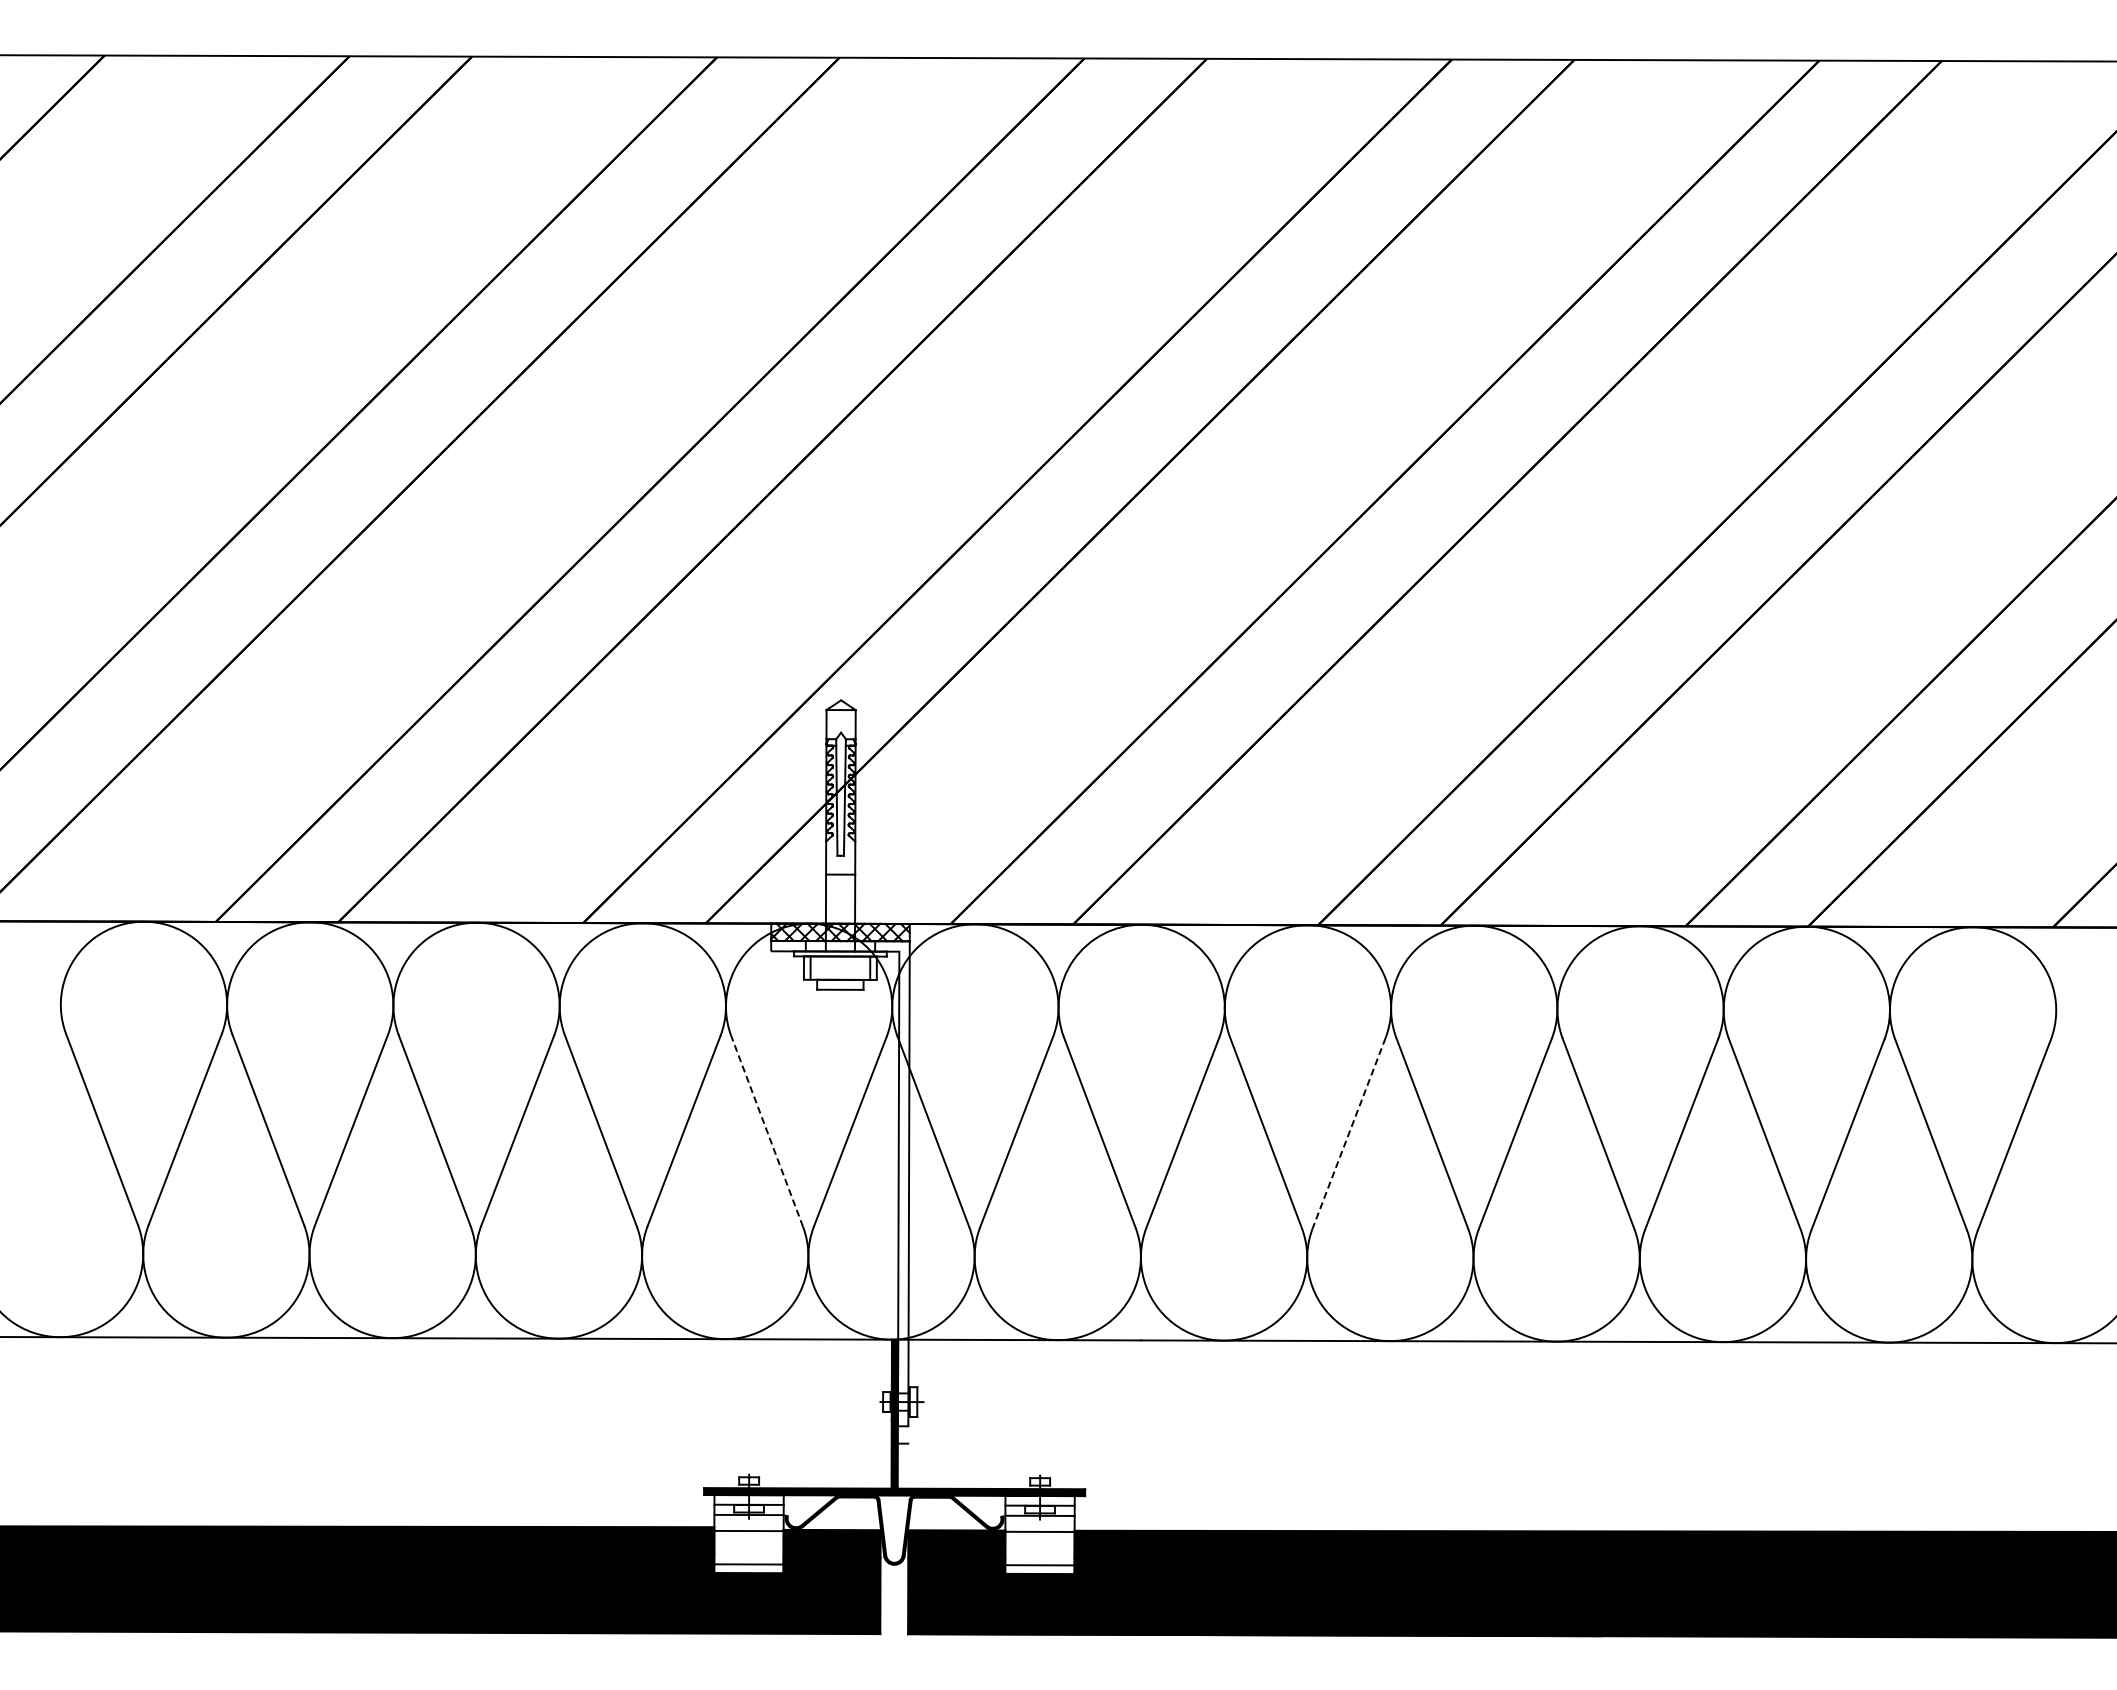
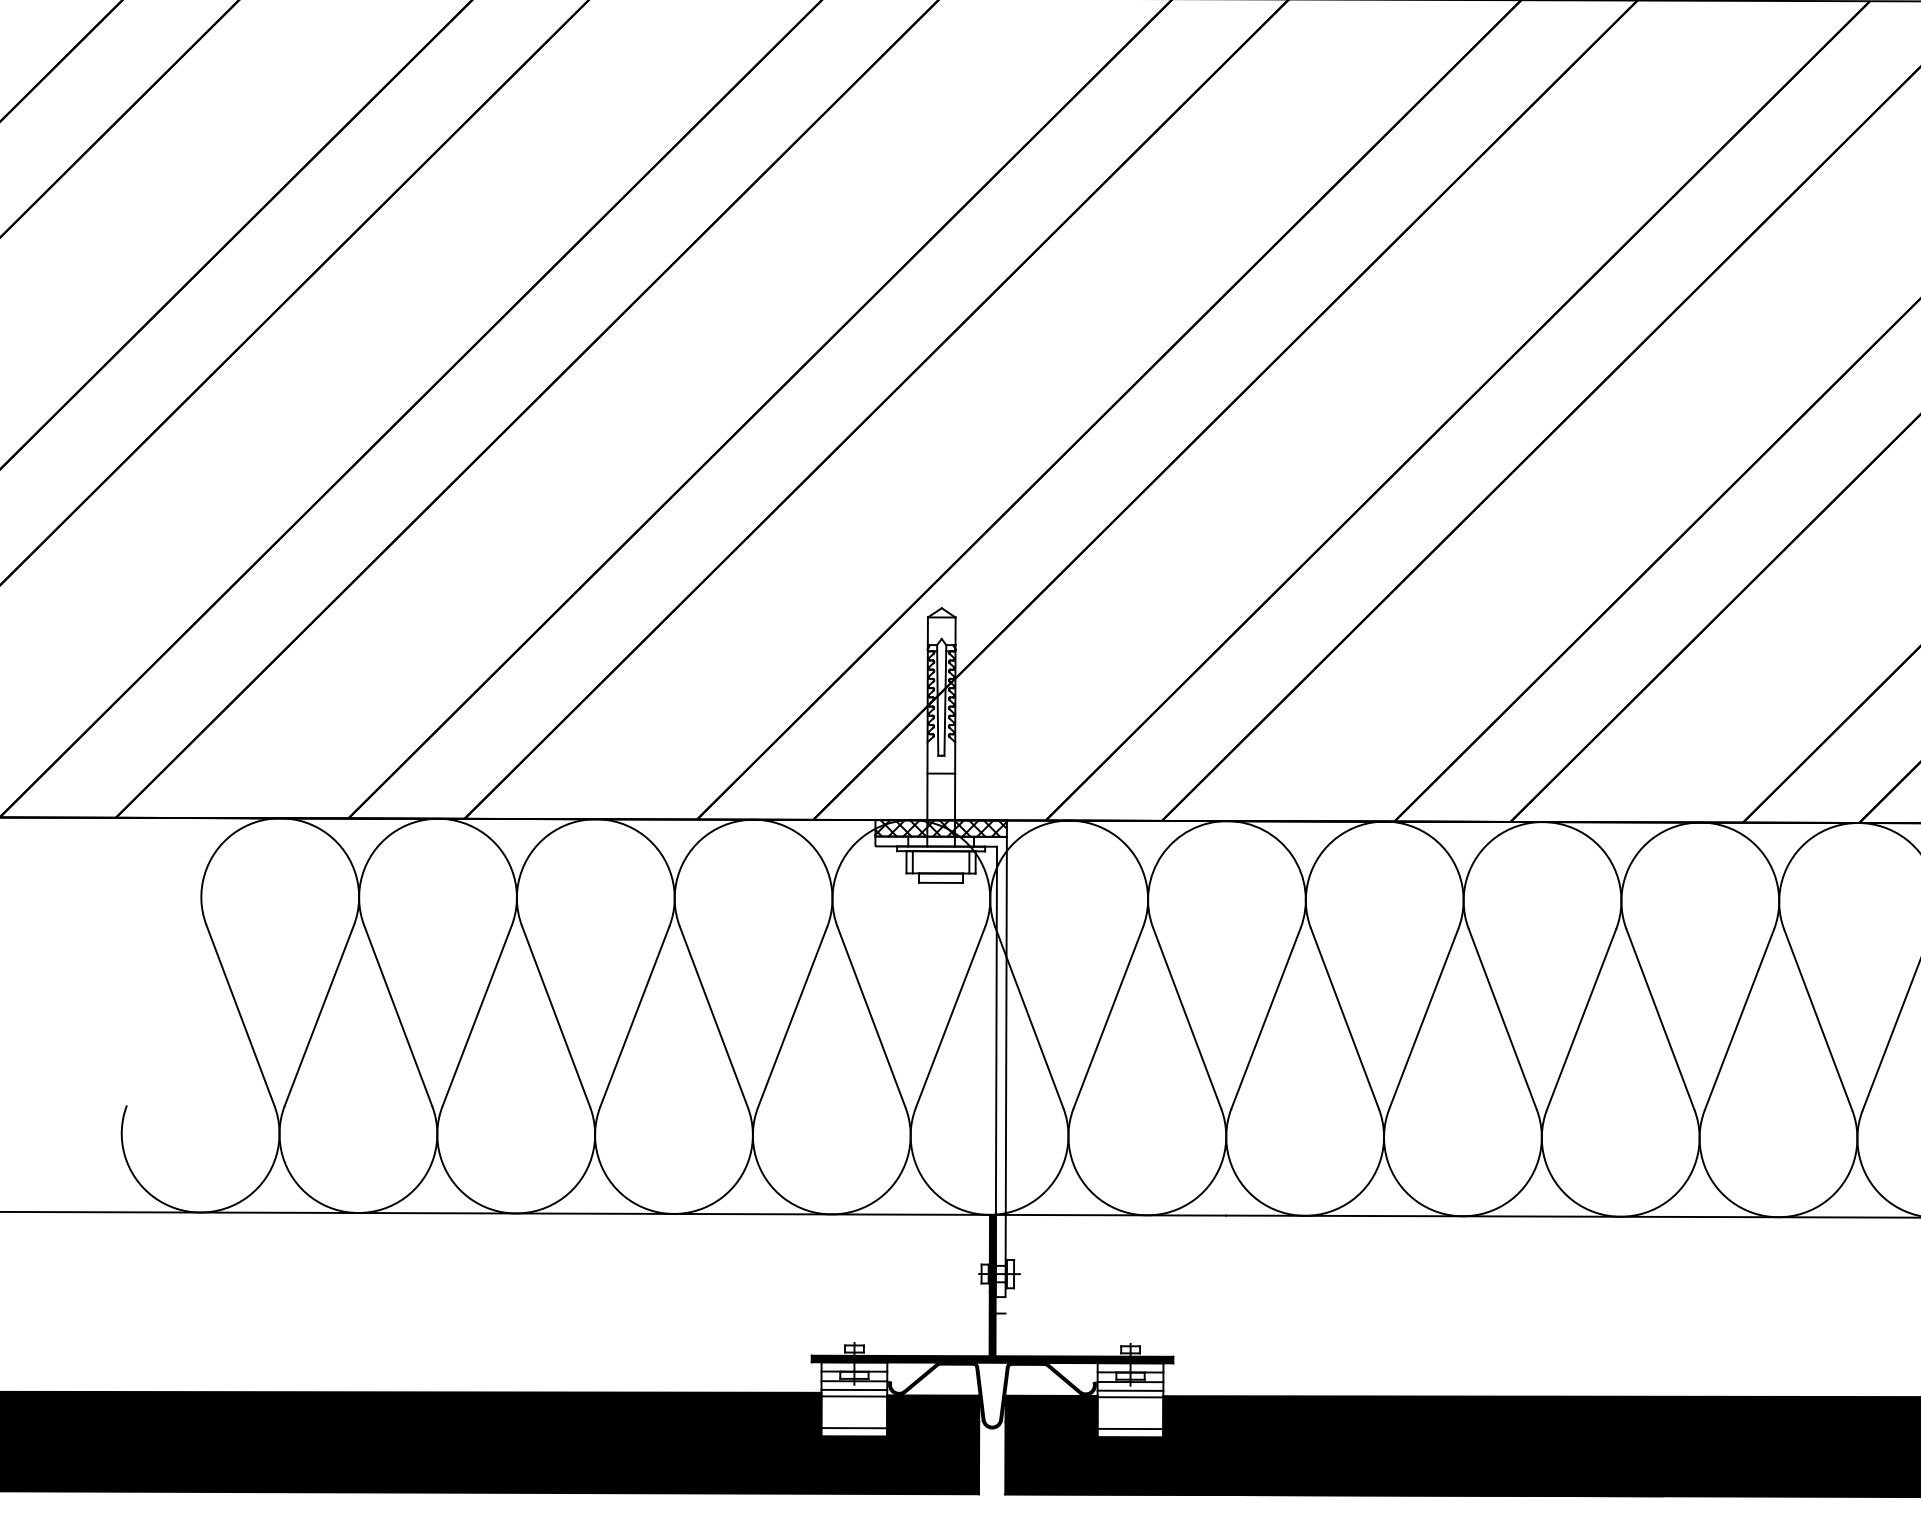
line: (767, 1131) -> (871, 1017), dashed -> solid
line: (1349, 1133) -> (1424, 1019), dashed -> solid
line: (748, 1524) -> (853, 1390), added
line: (1039, 1524) -> (1130, 1390), added

